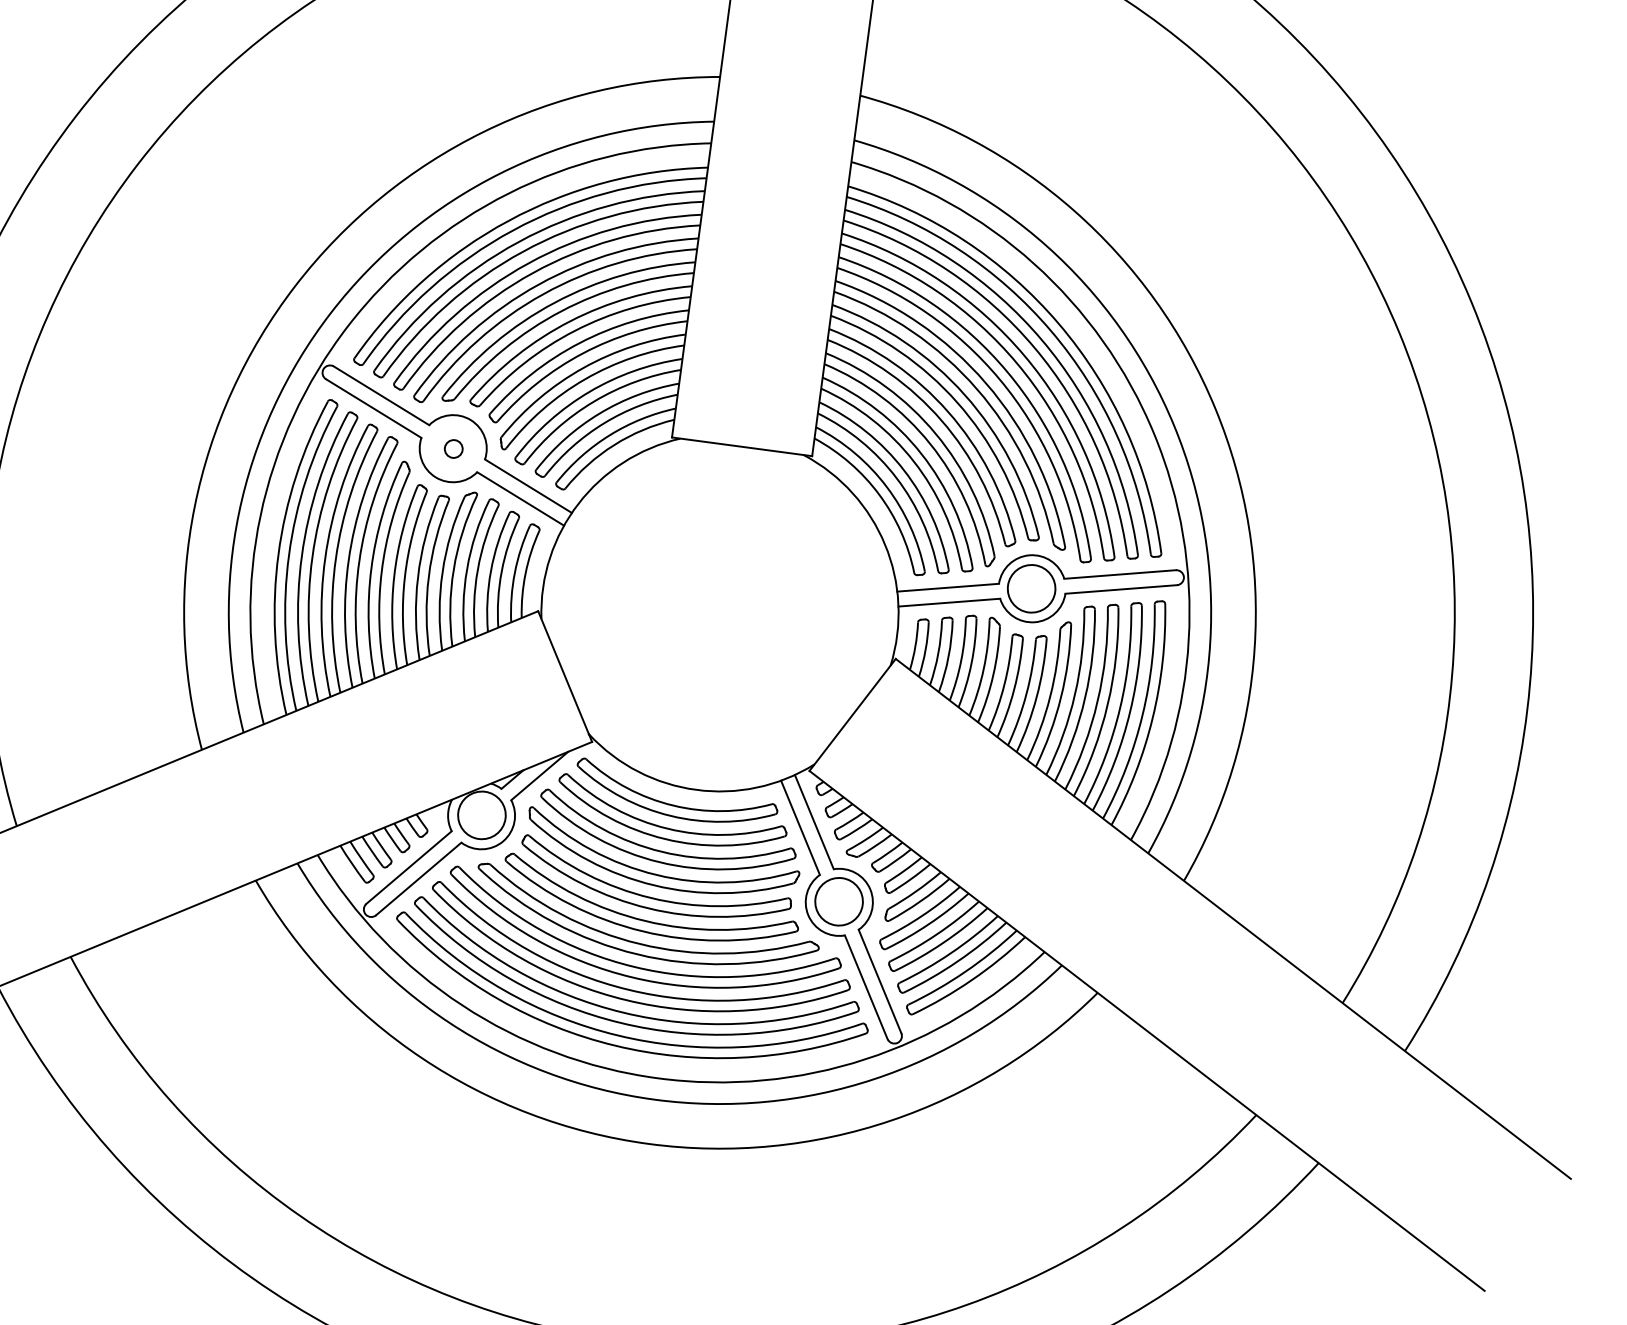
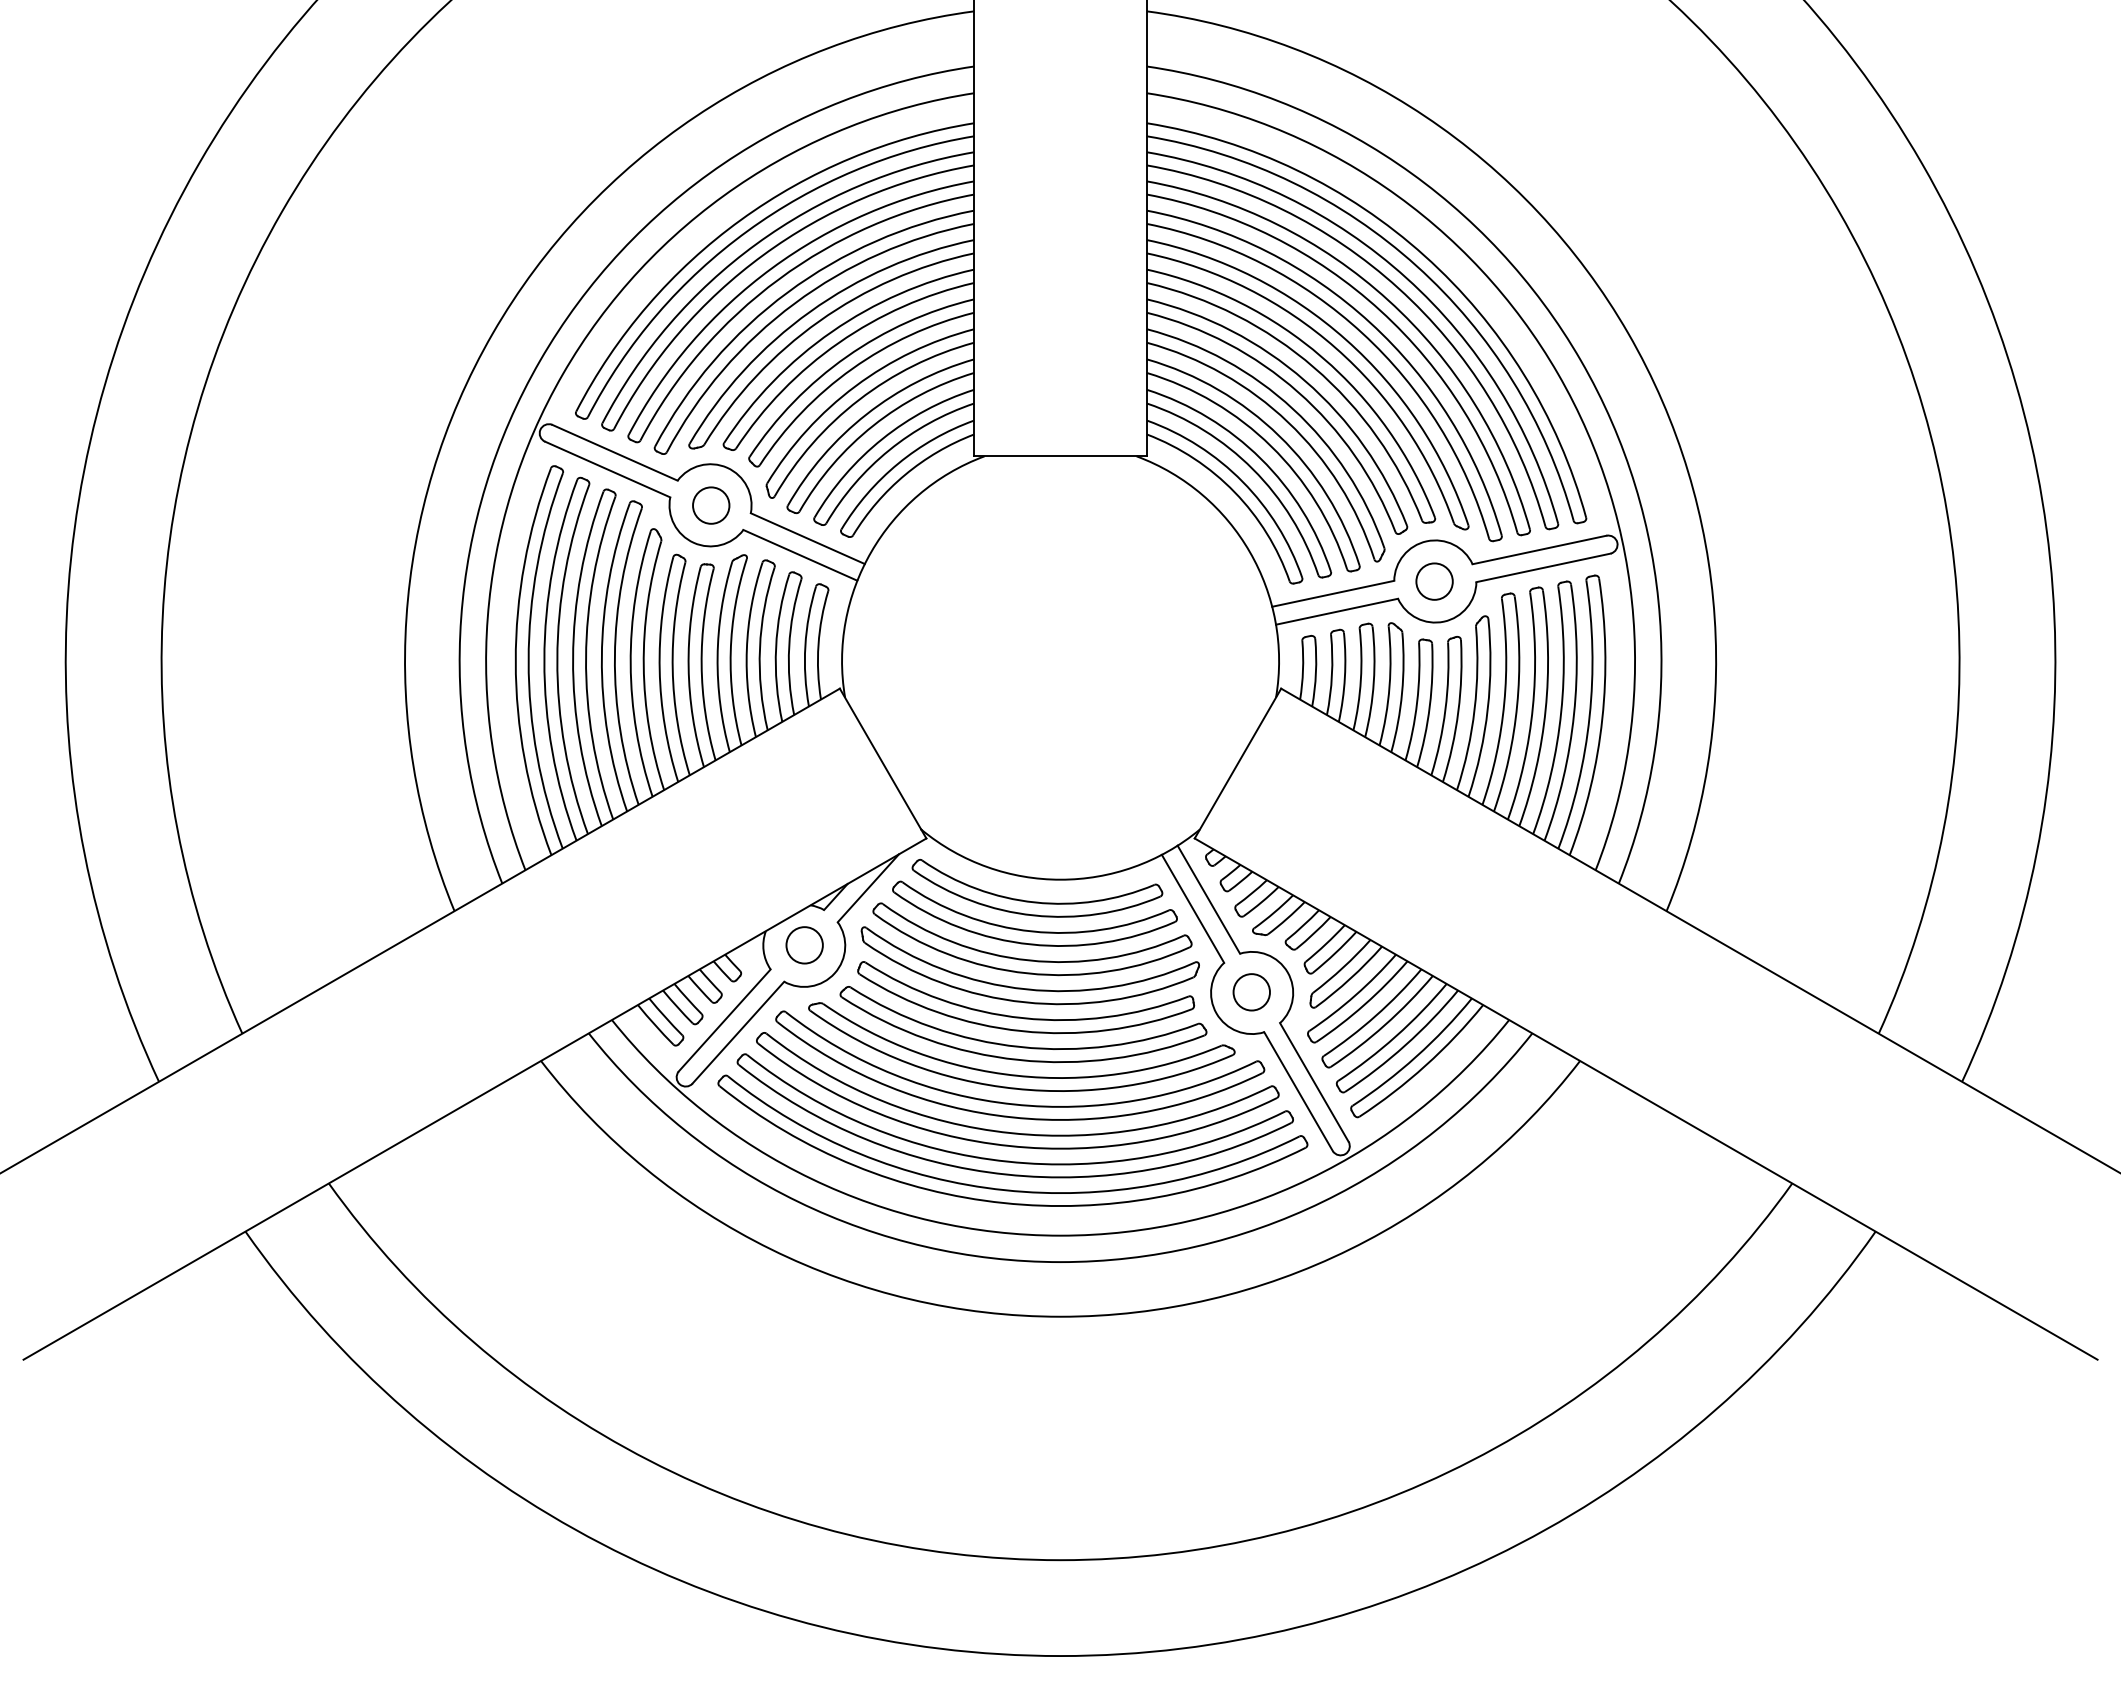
circle: (453, 448) -> (711, 505), size x1.67
circle: (1031, 588) -> (1434, 581), size x0.62
circle: (481, 815) -> (804, 945), size x0.62
circle: (838, 901) -> (1251, 992), size x0.62

